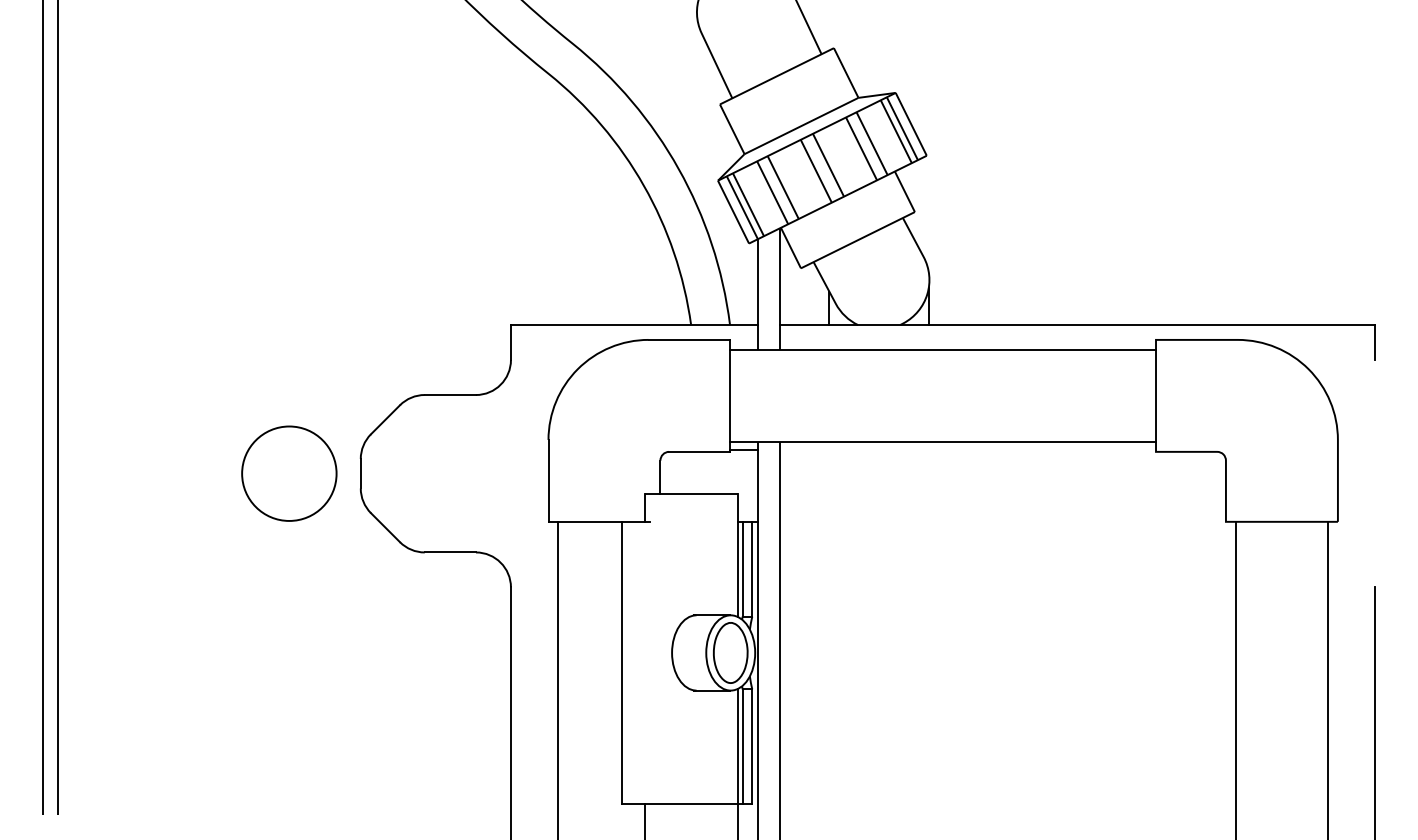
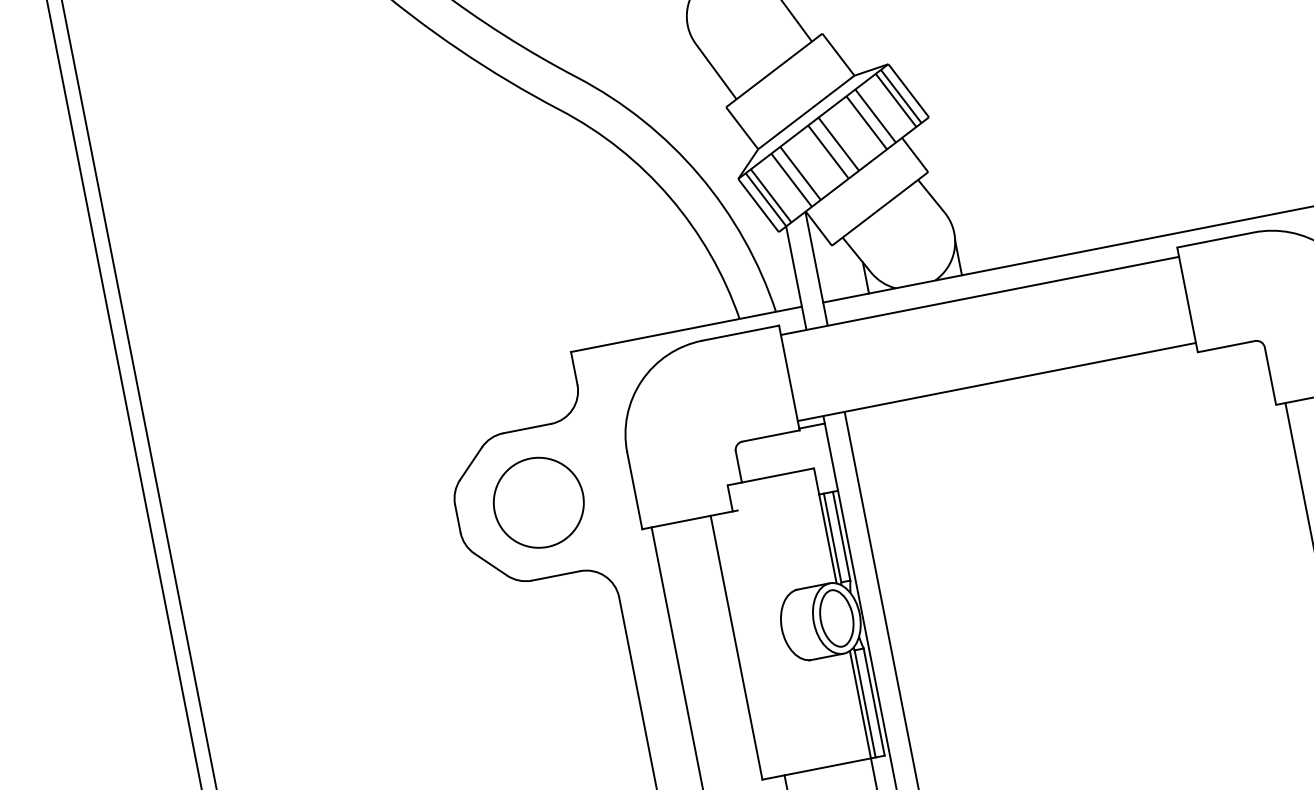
circle: (289, 473) -> (538, 502), moved

